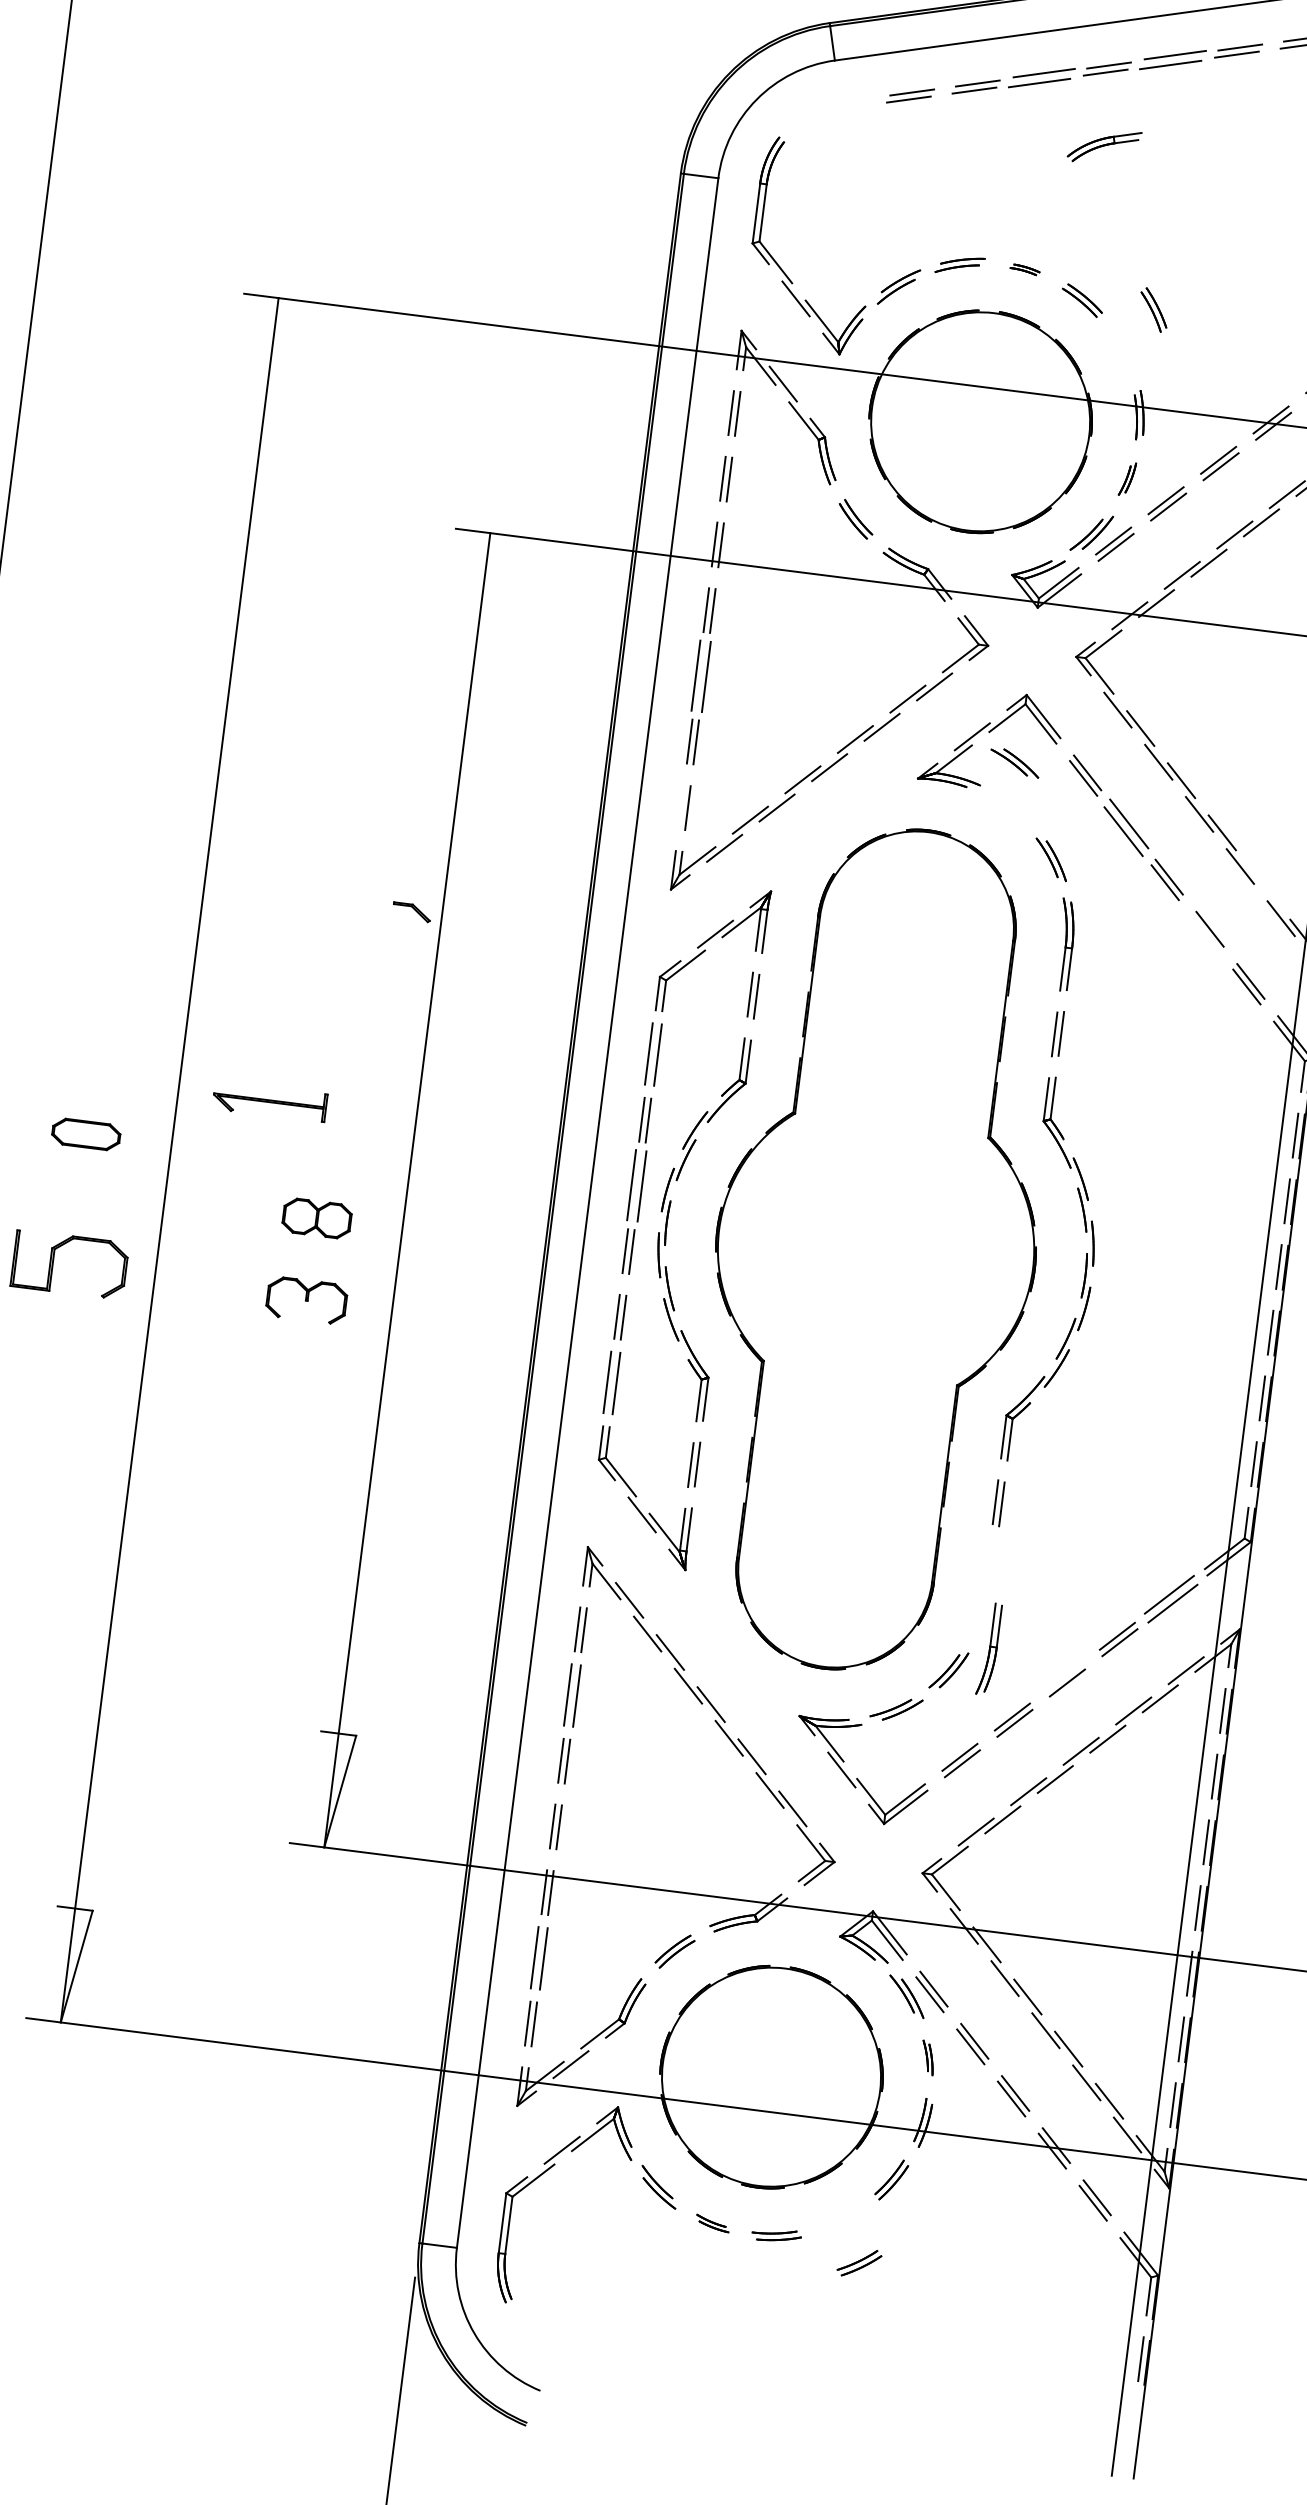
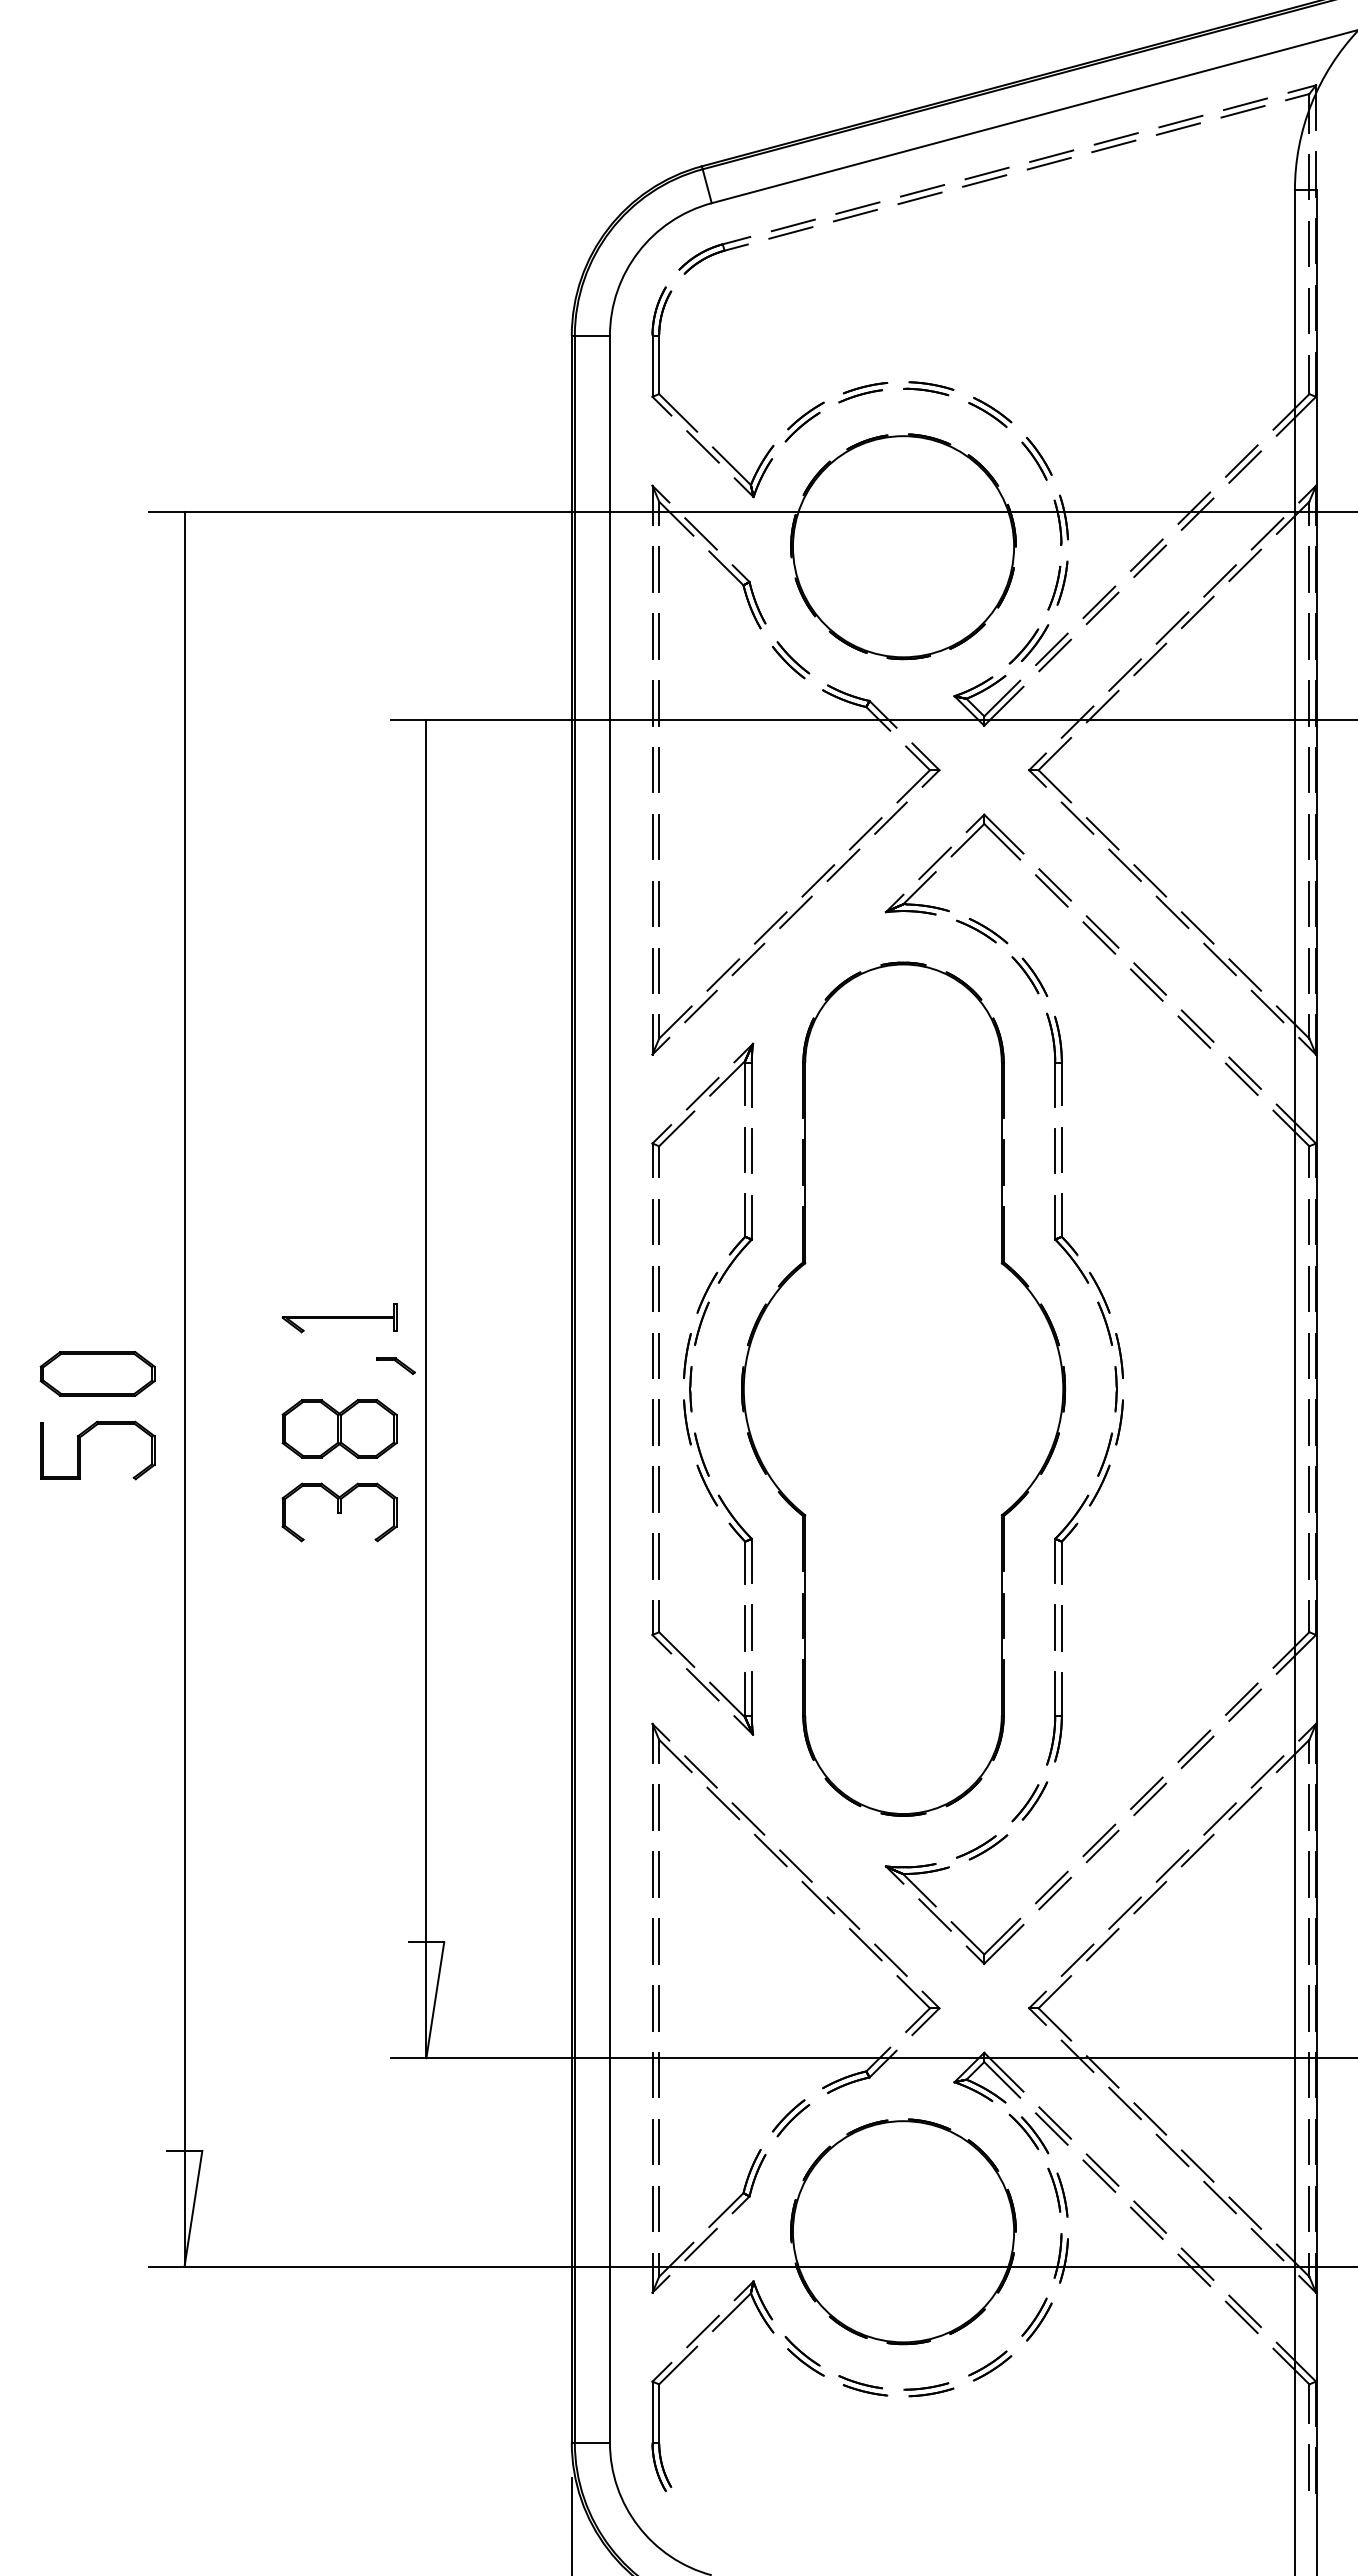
part: (1173, 59) -> (1050, 159), size x0.71
part: (1041, 77) -> (920, 194), size x0.71
part: (1104, 146) -> (714, 255), moved
part: (1024, 269) -> (928, 388), size x1.67
part: (1153, 309) -> (1036, 458), moved
part: (1127, 479) -> (1057, 585), size x1.43
part: (701, 675) -> (655, 836), size x0.62
part: (1015, 763) -> (982, 931), moved
line: (681, 806) -> (652, 970), added
part: (1126, 827) -> (1100, 934), size x0.71
line: (1263, 884) -> (1245, 974), added
part: (411, 911) -> (395, 1365), moved
line: (1206, 934) -> (1194, 1031), added
part: (653, 1053) -> (655, 1221), size x0.71
part: (269, 1102) -> (339, 1318), moved
part: (86, 1134) -> (97, 1373), size x1.67
part: (636, 1185) -> (655, 1355), size x0.62
part: (317, 1218) -> (339, 1428), size x1.67
part: (52, 1262) -> (80, 1450), moved
part: (306, 1300) -> (339, 1512), size x1.43
part: (611, 1383) -> (655, 1556), size x0.71
part: (1171, 1598) -> (1243, 1701), size x0.71
part: (989, 1649) -> (1054, 1718), moved
line: (1064, 1676) -> (1146, 1793), added
part: (572, 1695) -> (655, 1874), size x0.71
part: (539, 1957) -> (655, 2141), size x0.71
part: (927, 2057) -> (1057, 2192), size x1.43
part: (713, 2223) -> (863, 2385), size x1.43
part: (859, 2262) -> (990, 2365), moved

